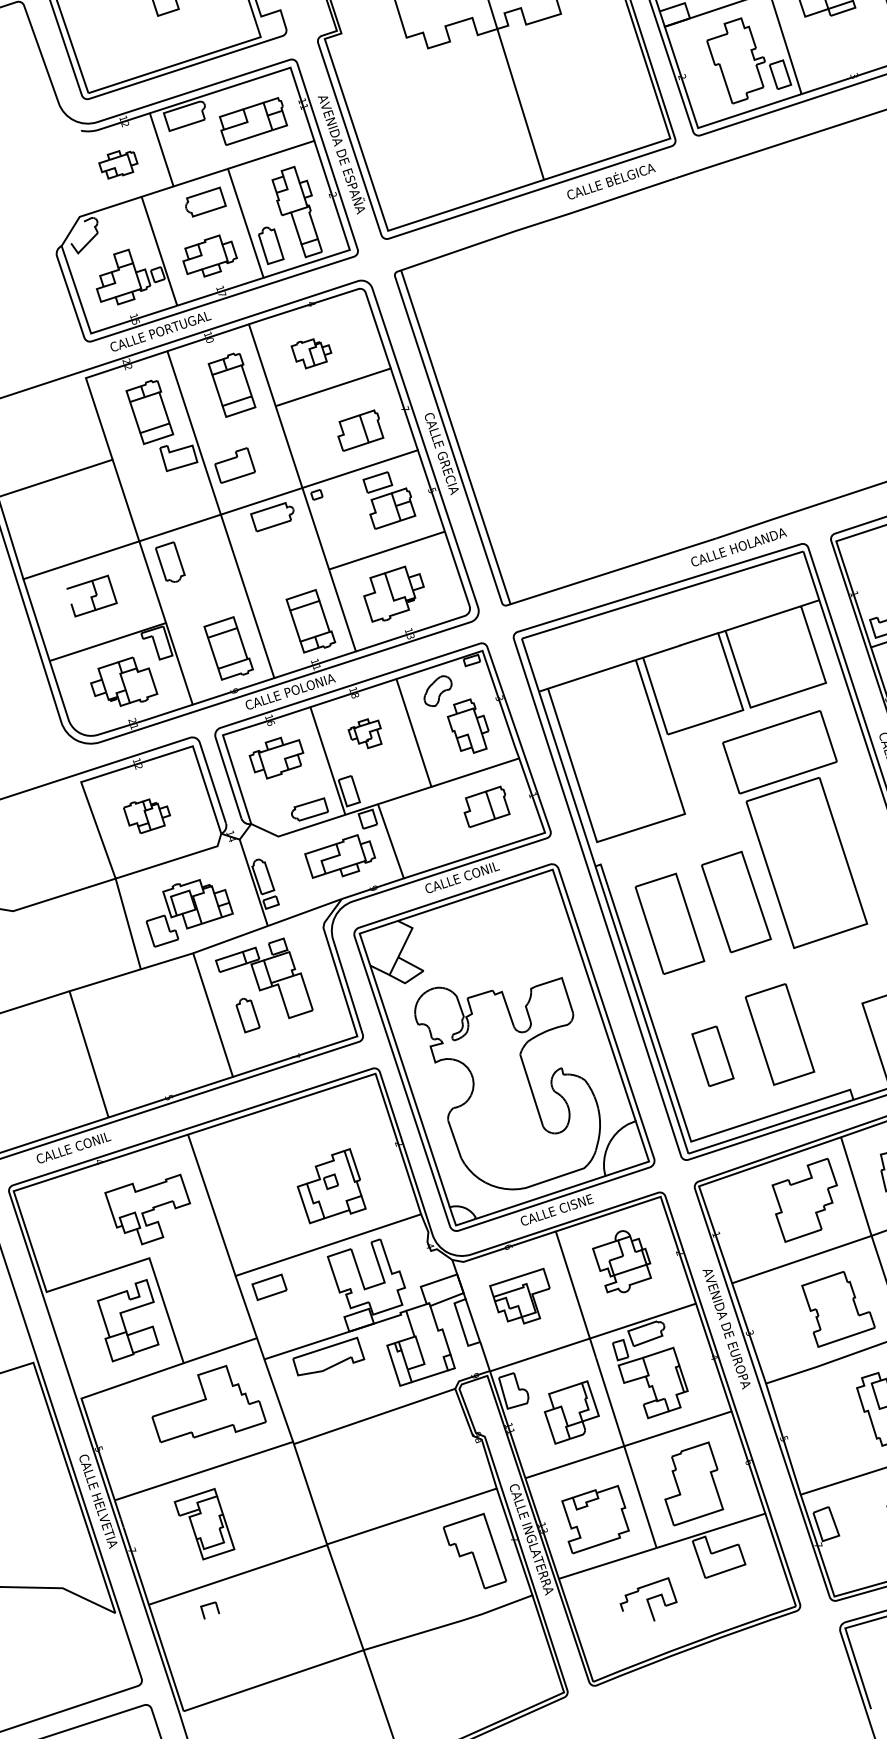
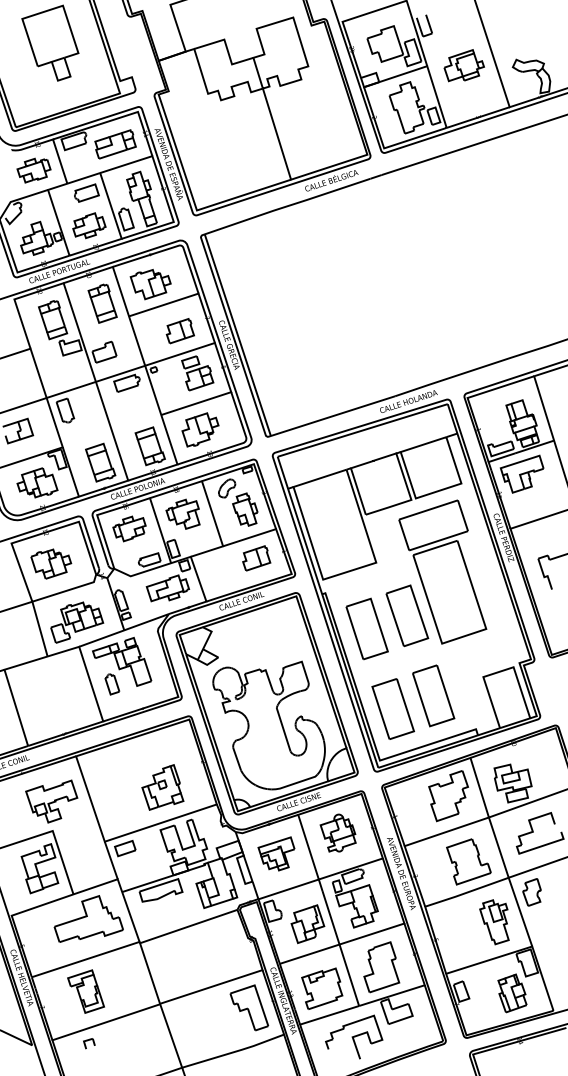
part: (117, 164) -> (33, 170), size x1.43
part: (311, 353) -> (150, 284), size x1.67
part: (364, 732) -> (182, 513), size x1.67
part: (147, 815) -> (51, 563), size x1.43
part: (711, 1055) -> (392, 708), size x1.67
part: (649, 1598) -> (354, 1036), size x1.67

